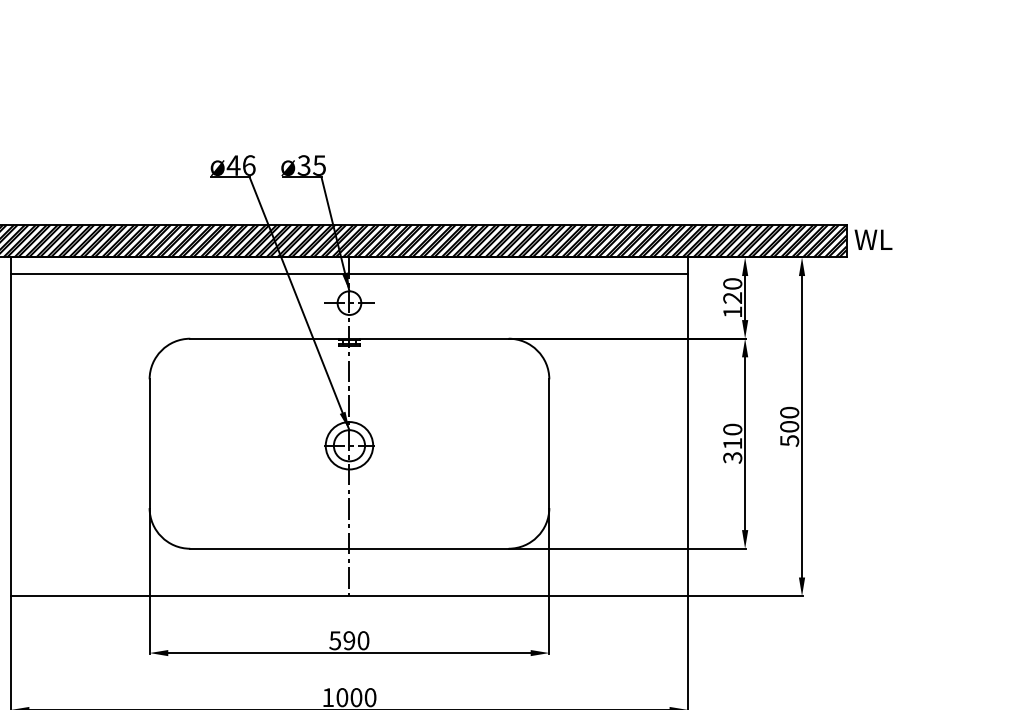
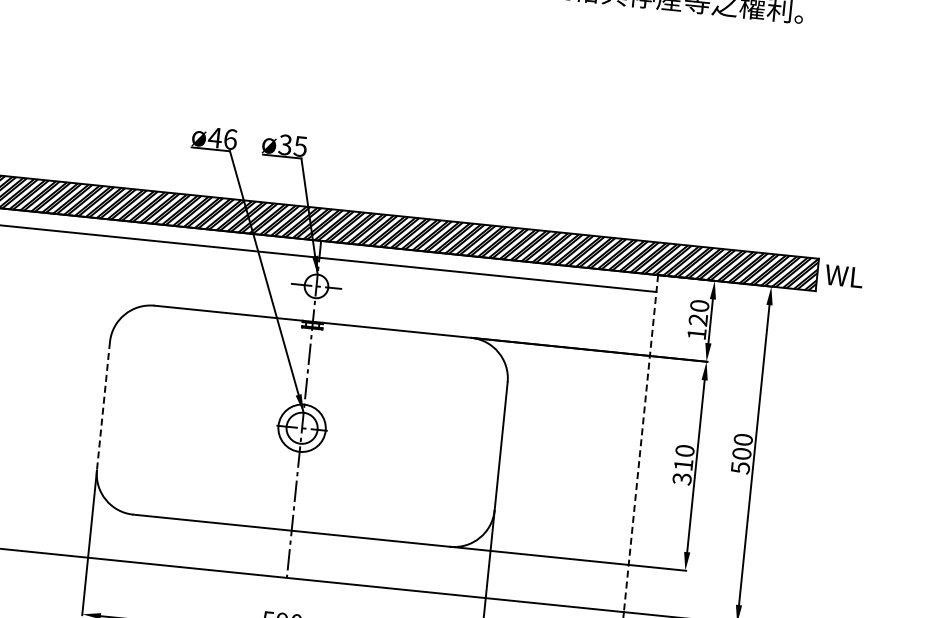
line: (688, 427) -> (641, 444), solid -> dashed
line: (149, 444) -> (103, 406), solid -> dashed

